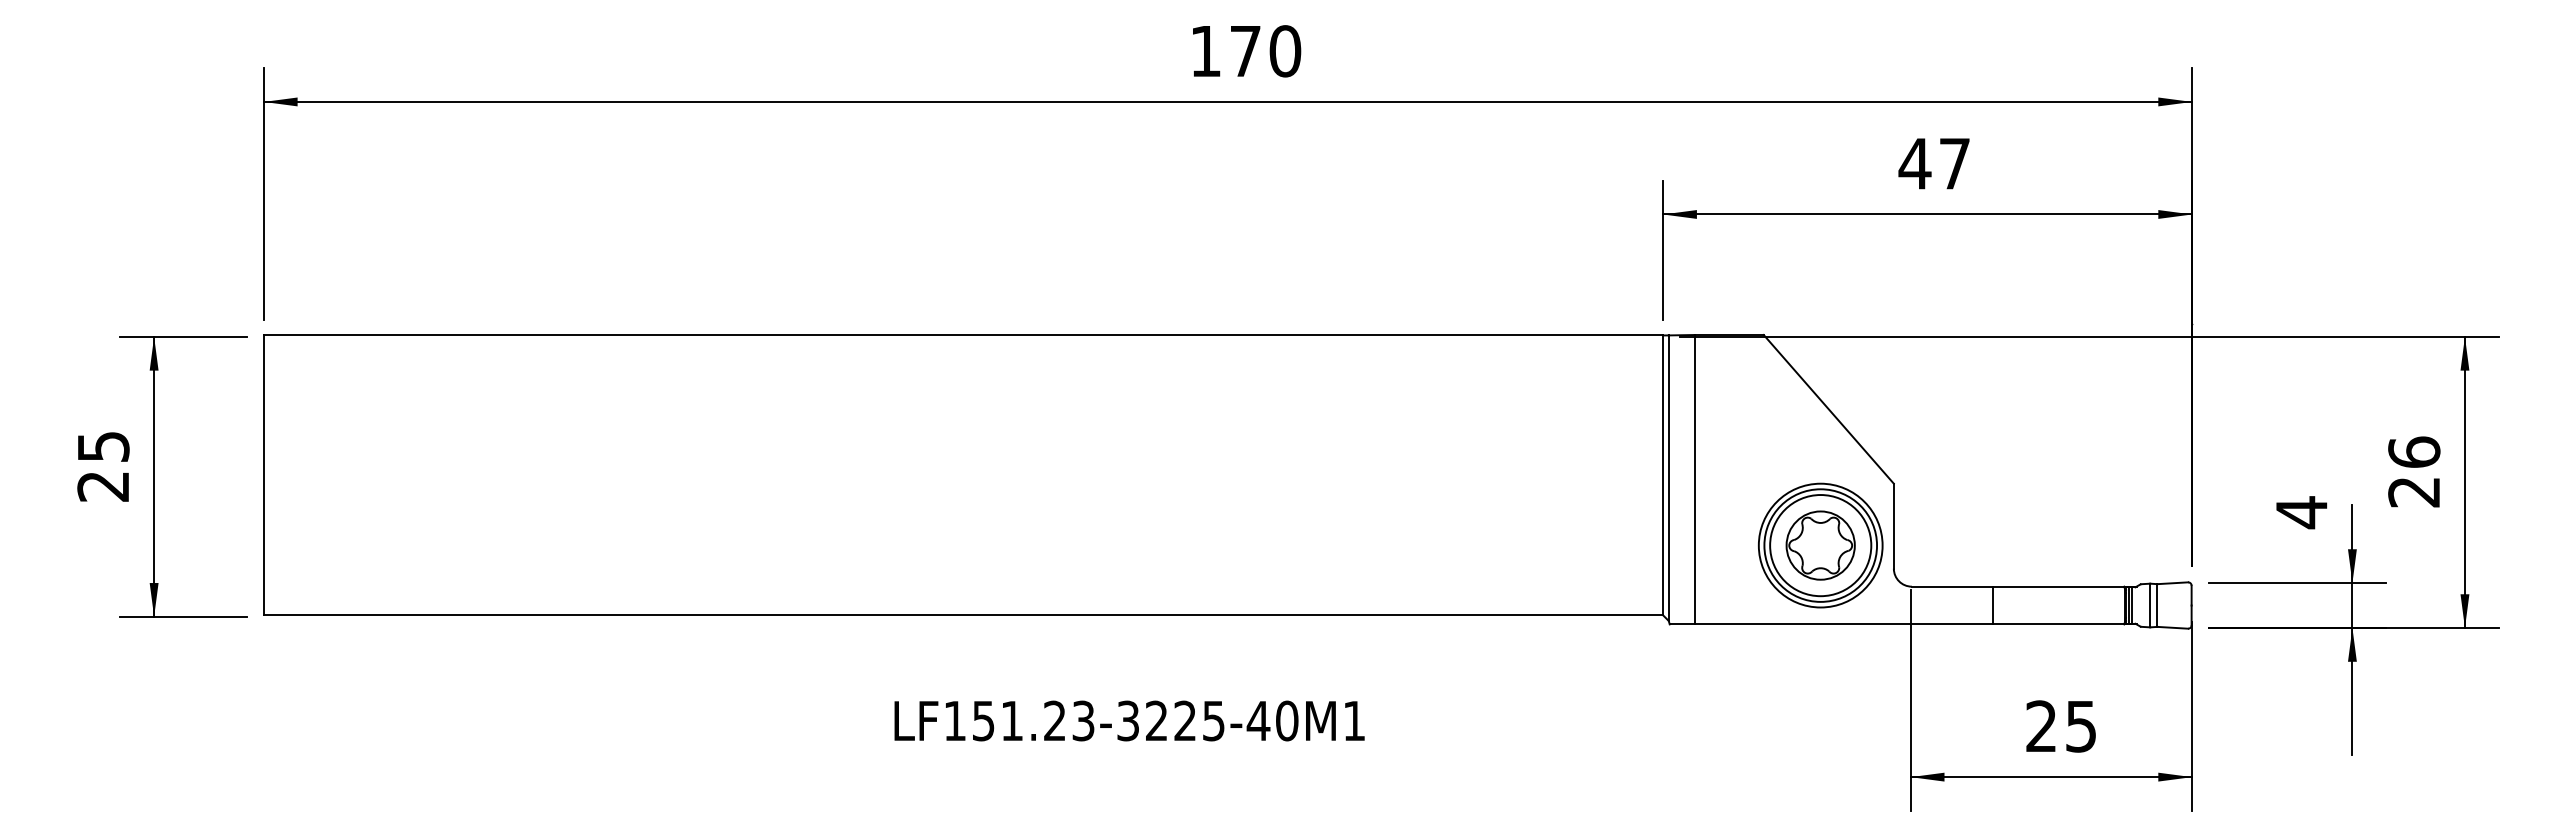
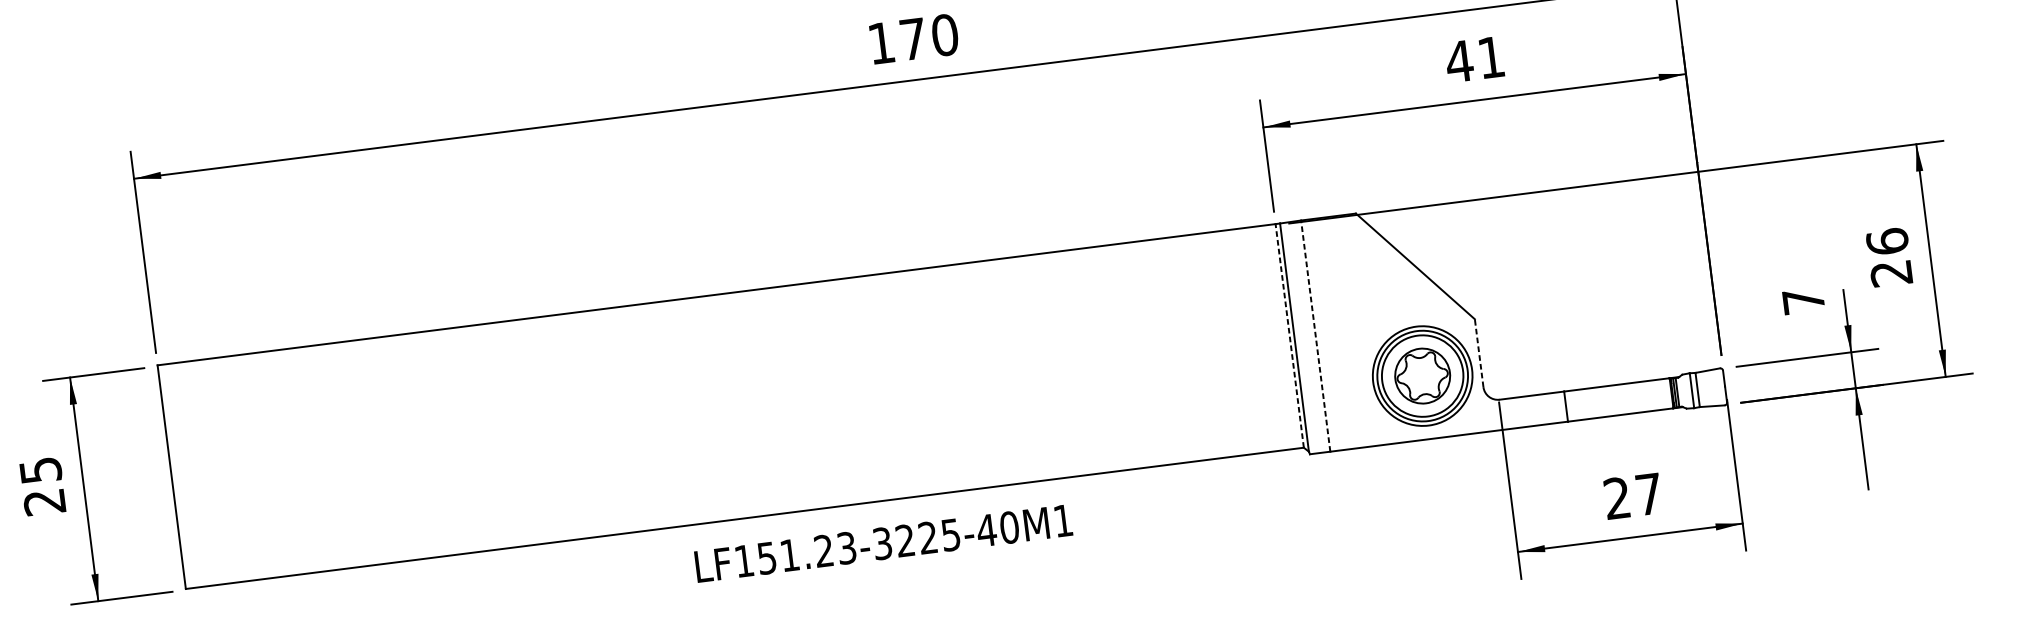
text: (1954, 163) -> (1491, 57), 47 -> 41
line: (1663, 475) -> (1289, 335), solid -> dashed
line: (1695, 479) -> (1315, 335), solid -> dashed
text: (2301, 512) -> (1803, 301), 4 -> 7
line: (1893, 525) -> (1478, 352), solid -> dashed
text: (1129, 720) -> (883, 543), moved
text: (2080, 726) -> (1648, 494), 25 -> 27

